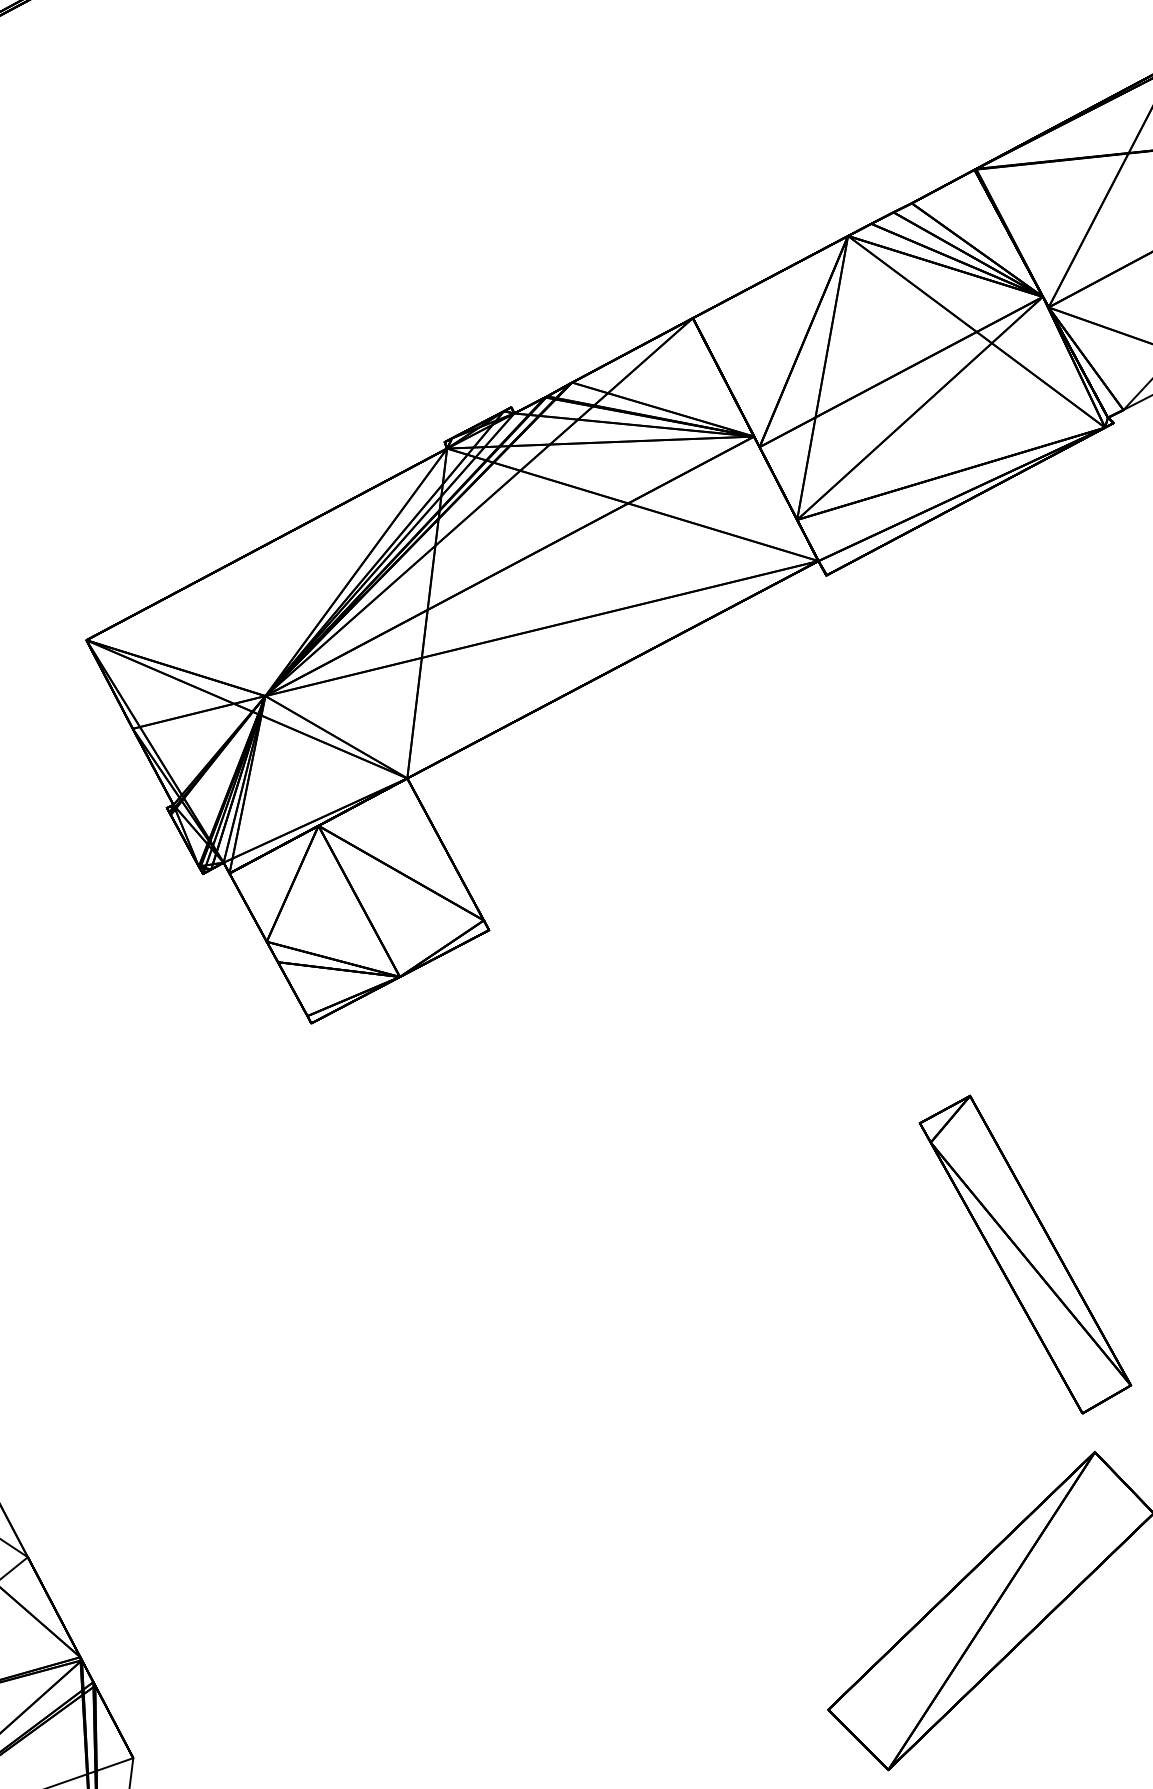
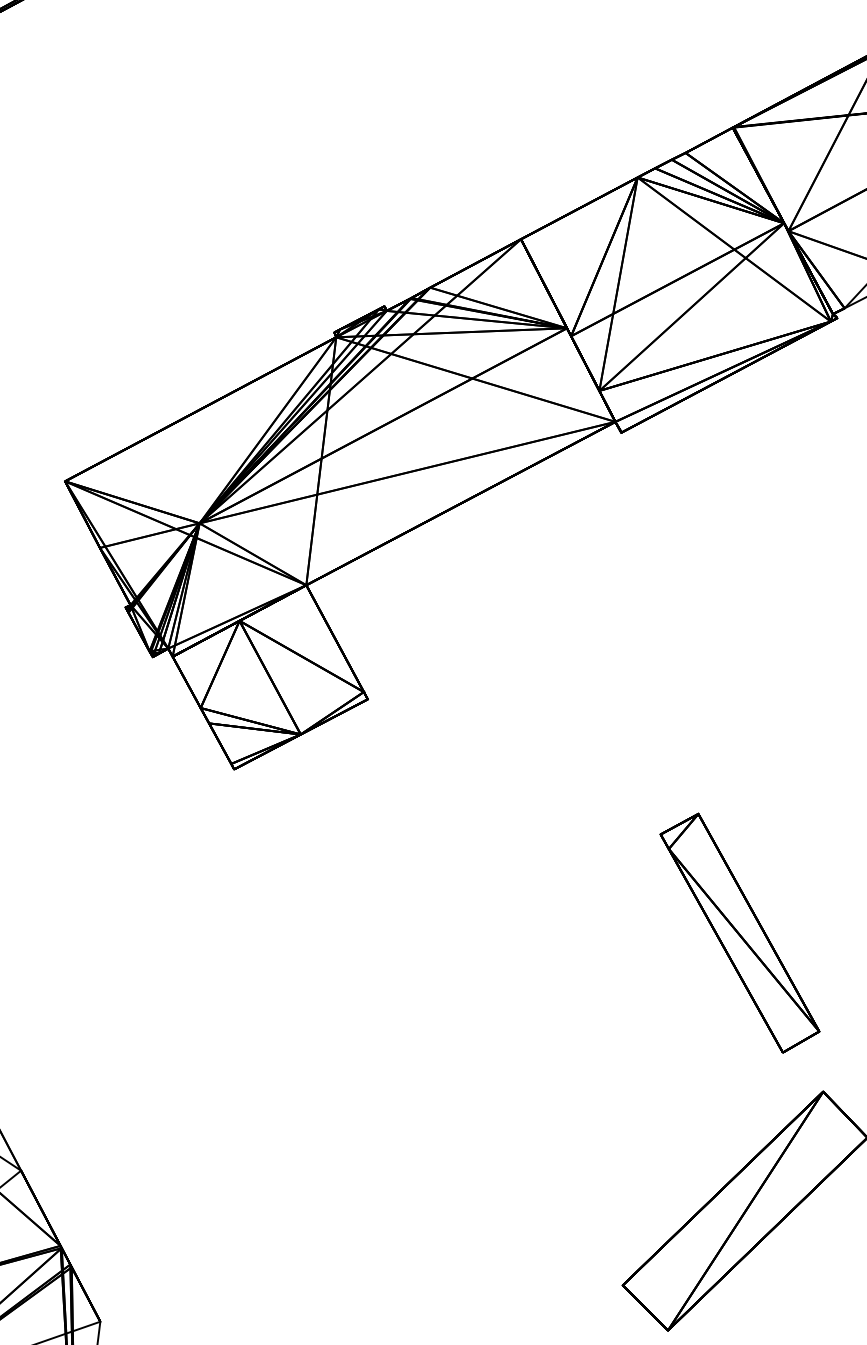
part: (1024, 1253) -> (739, 932), moved

